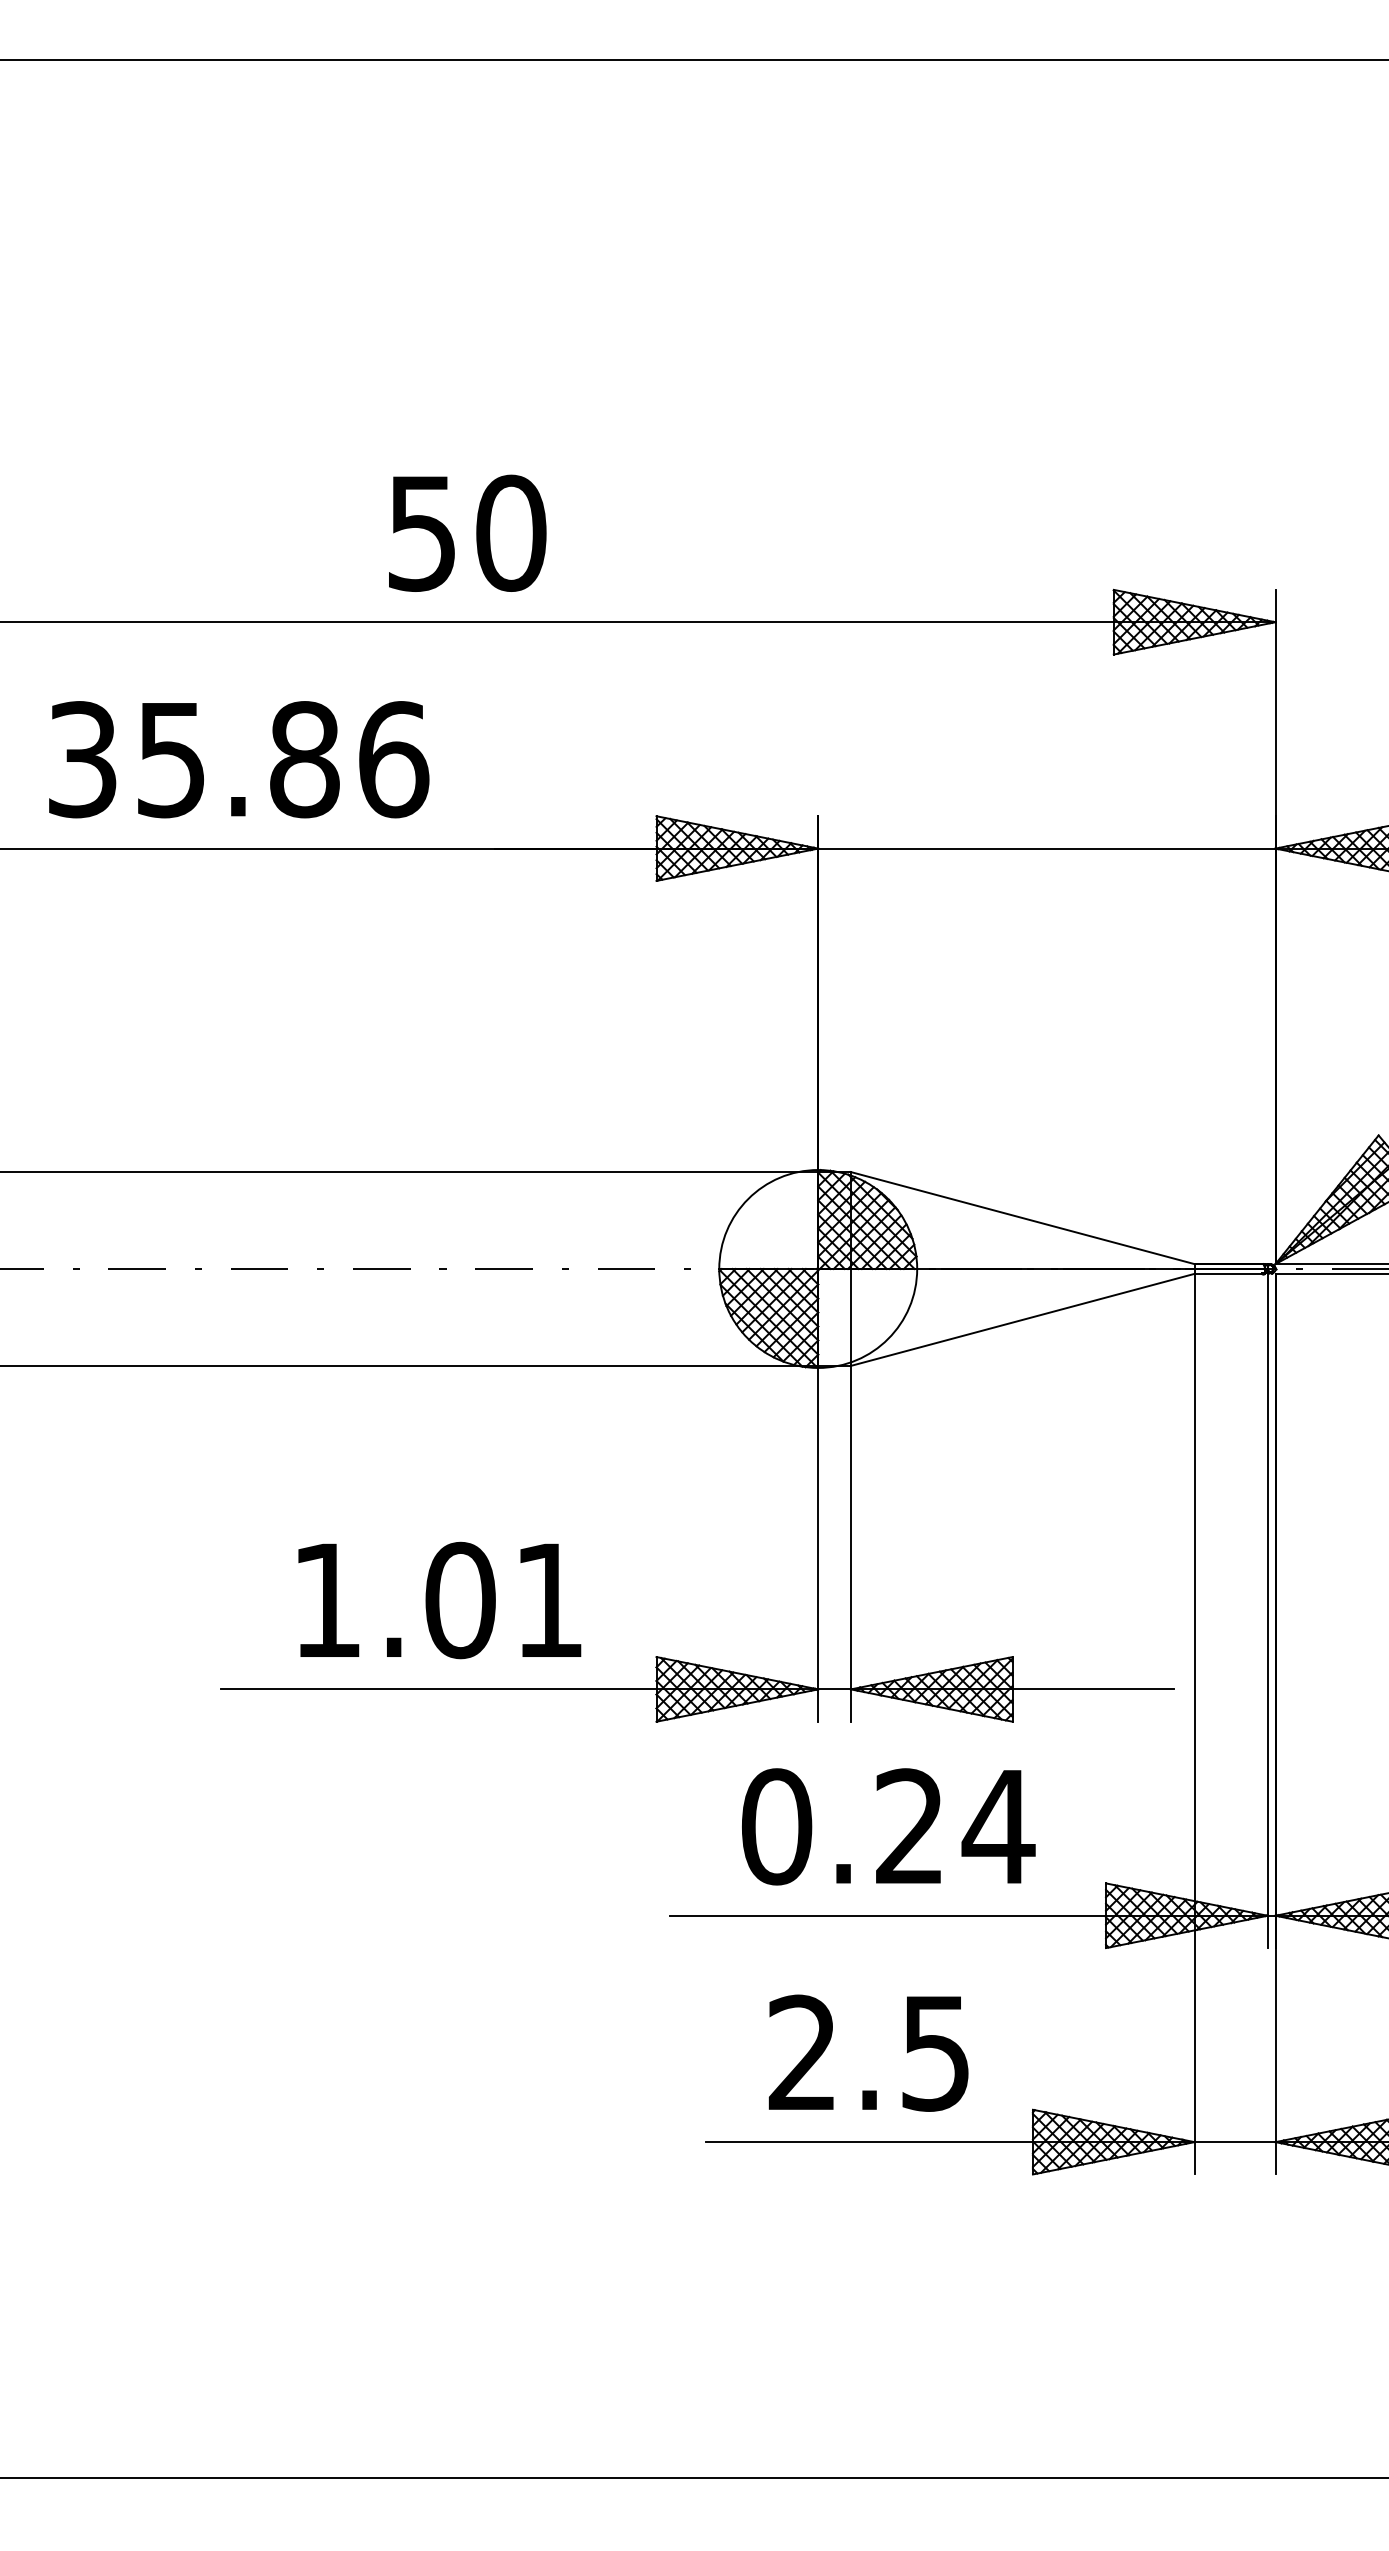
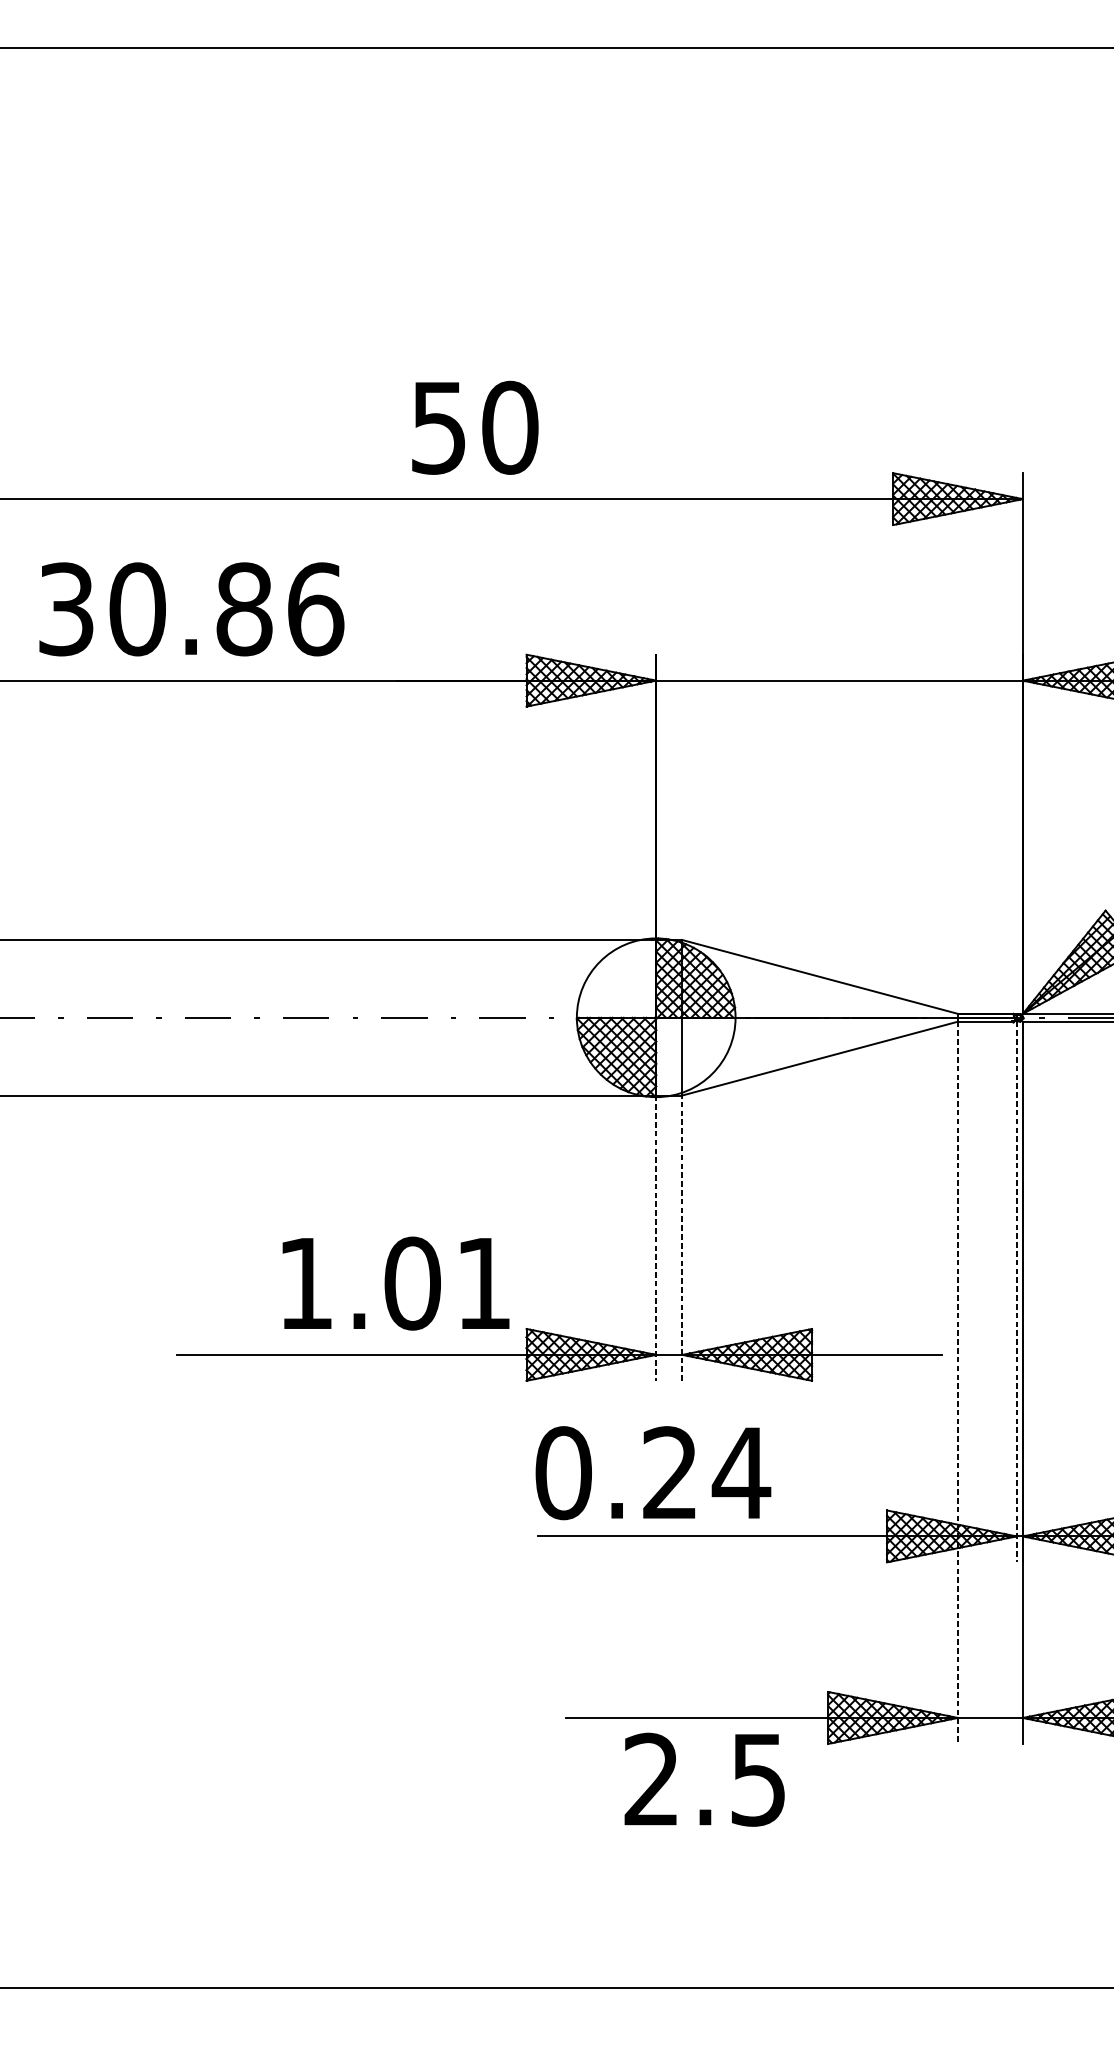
text: (467, 532) -> (475, 427), moved
text: (171, 759) -> (137, 609), 35.86 -> 30.86
line: (818, 1543) -> (656, 1237), solid -> dashed
line: (850, 1543) -> (682, 1237), solid -> dashed
text: (439, 1600) -> (395, 1283), moved
line: (1267, 1611) -> (1016, 1292), solid -> dashed
line: (1194, 1724) -> (957, 1383), solid -> dashed
text: (888, 1826) -> (653, 1472), moved
text: (868, 2052) -> (704, 1779), moved

